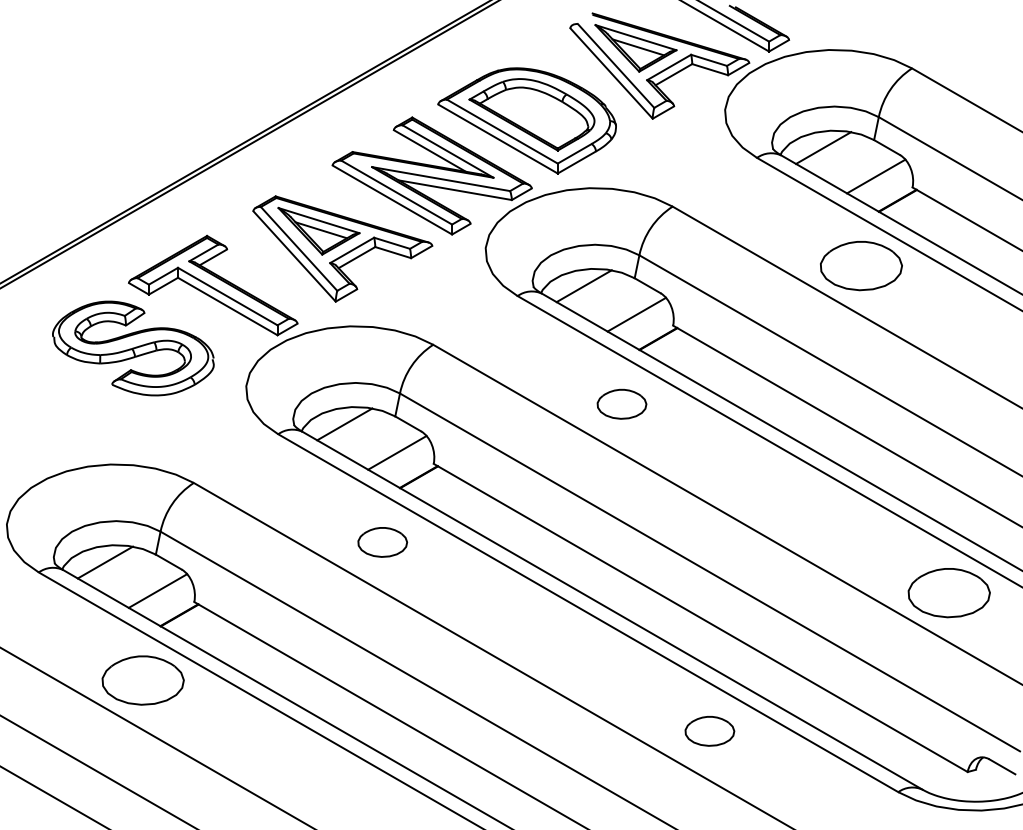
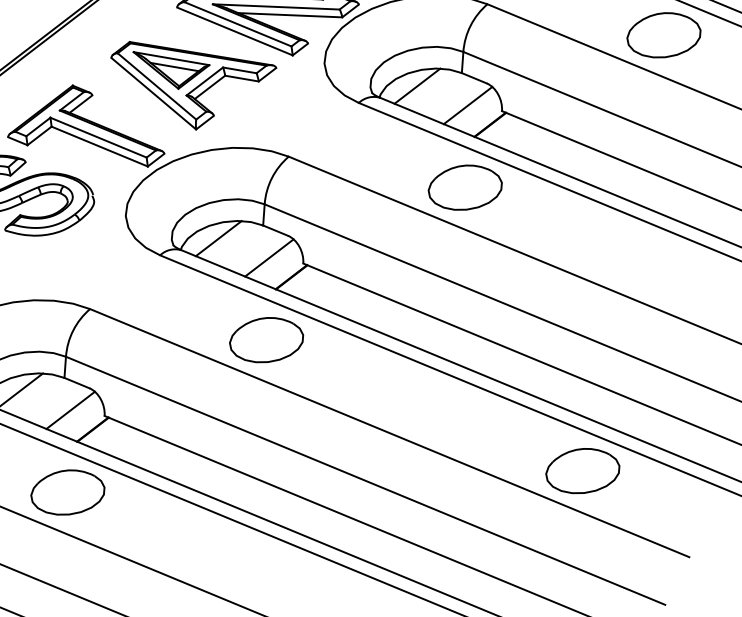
part: (621, 404) -> (464, 188), size x1.67
part: (382, 542) -> (266, 340), size x1.67
part: (709, 731) -> (582, 471), size x1.67

